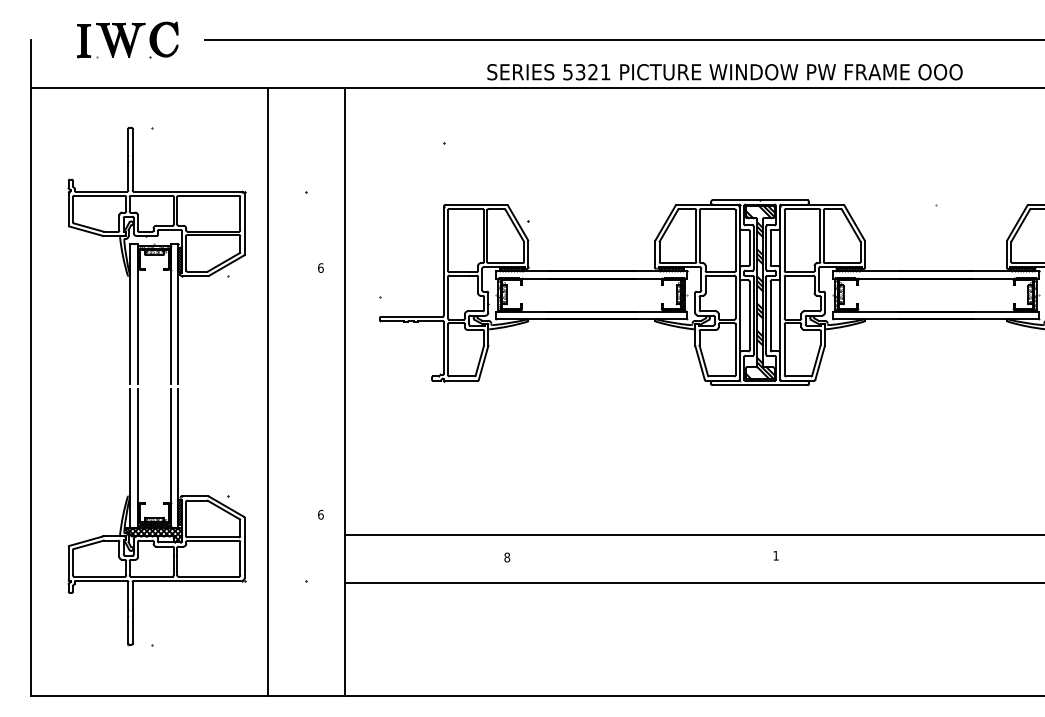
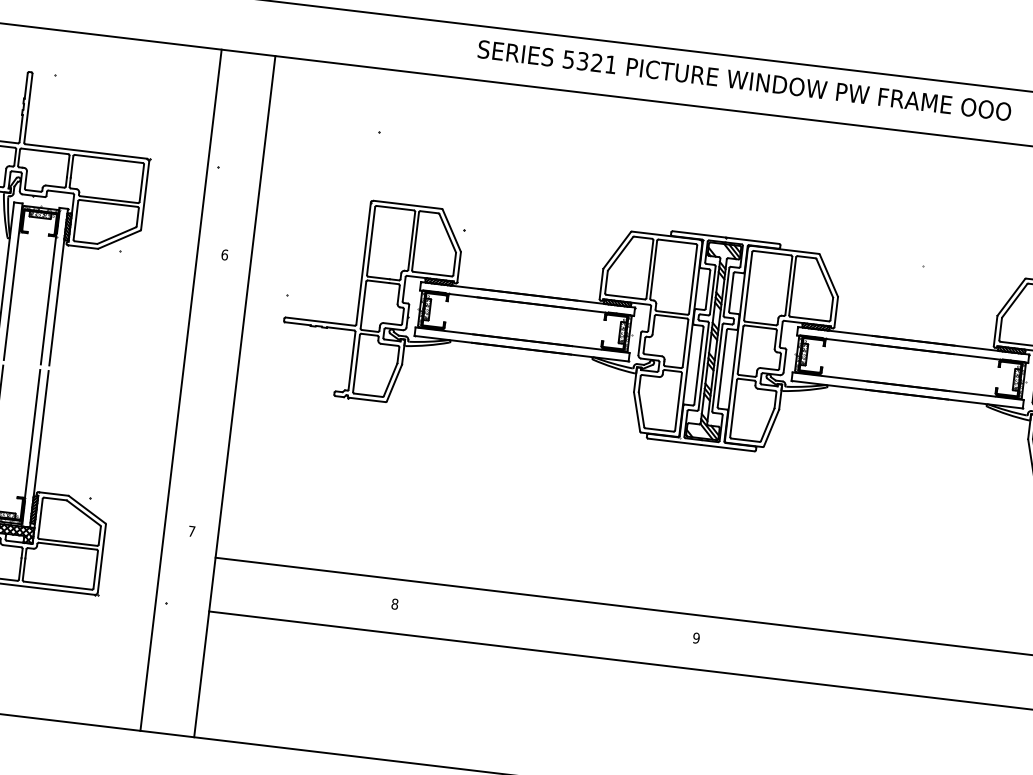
text: (724, 72) -> (744, 80), moved
line: (267, 391) -> (181, 389), moved
text: (320, 514) -> (191, 531), 6 -> 7
text: (775, 555) -> (695, 637), 1 -> 9

